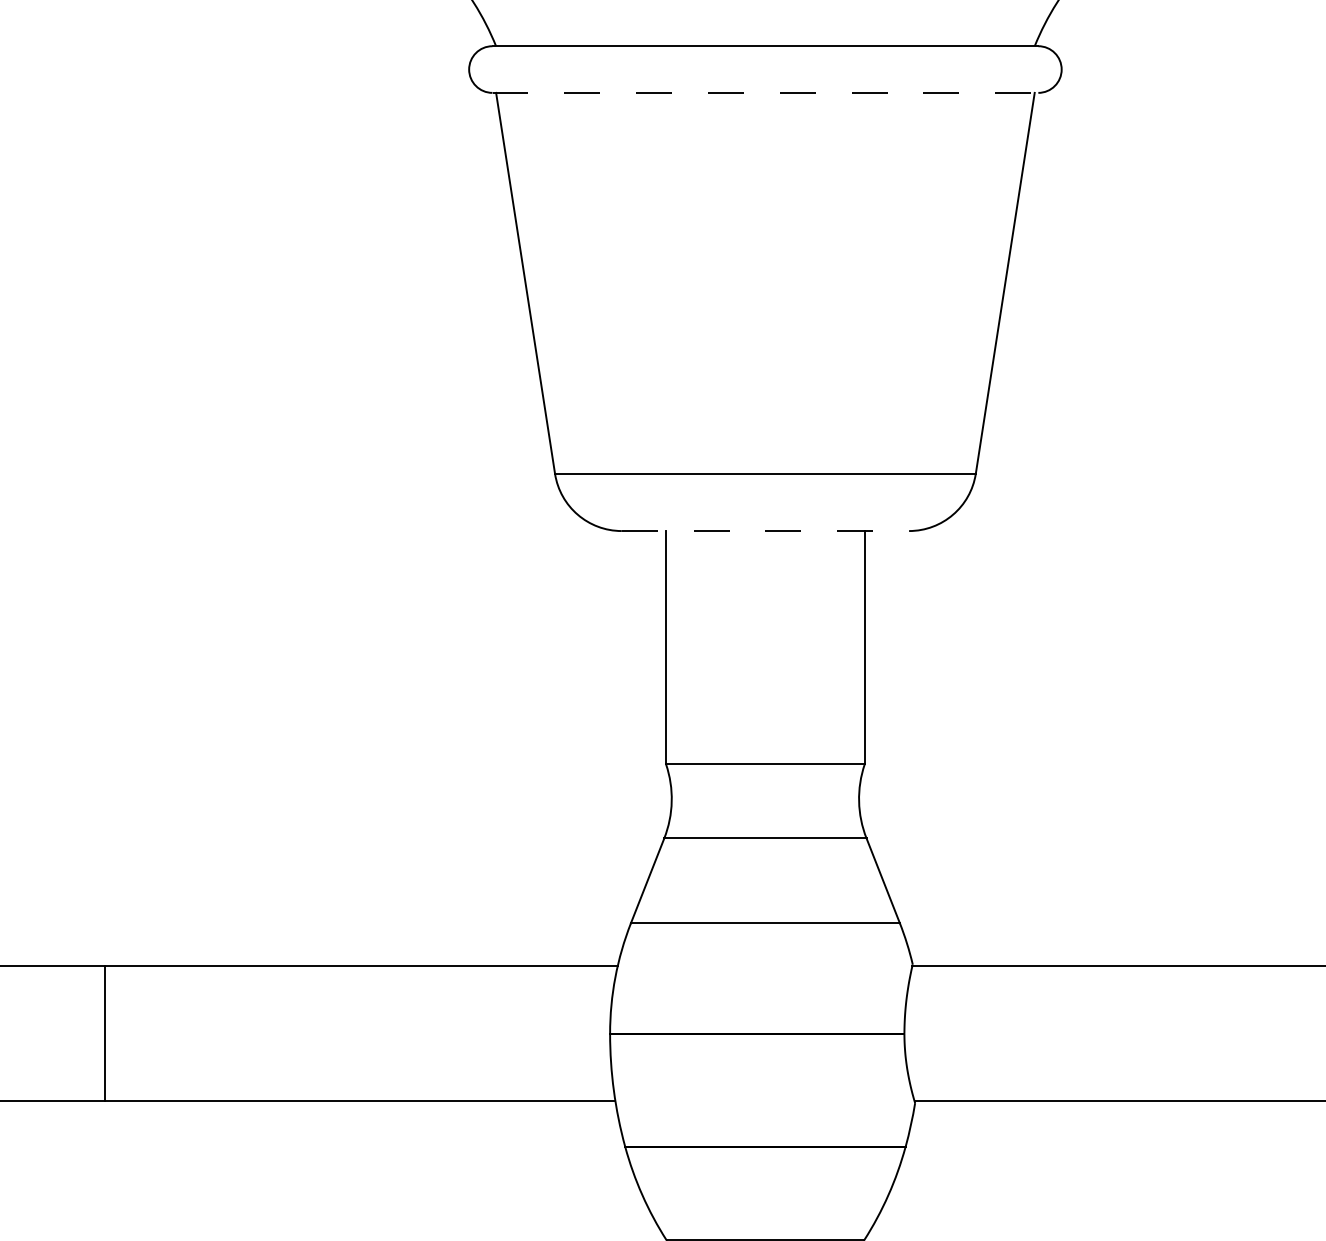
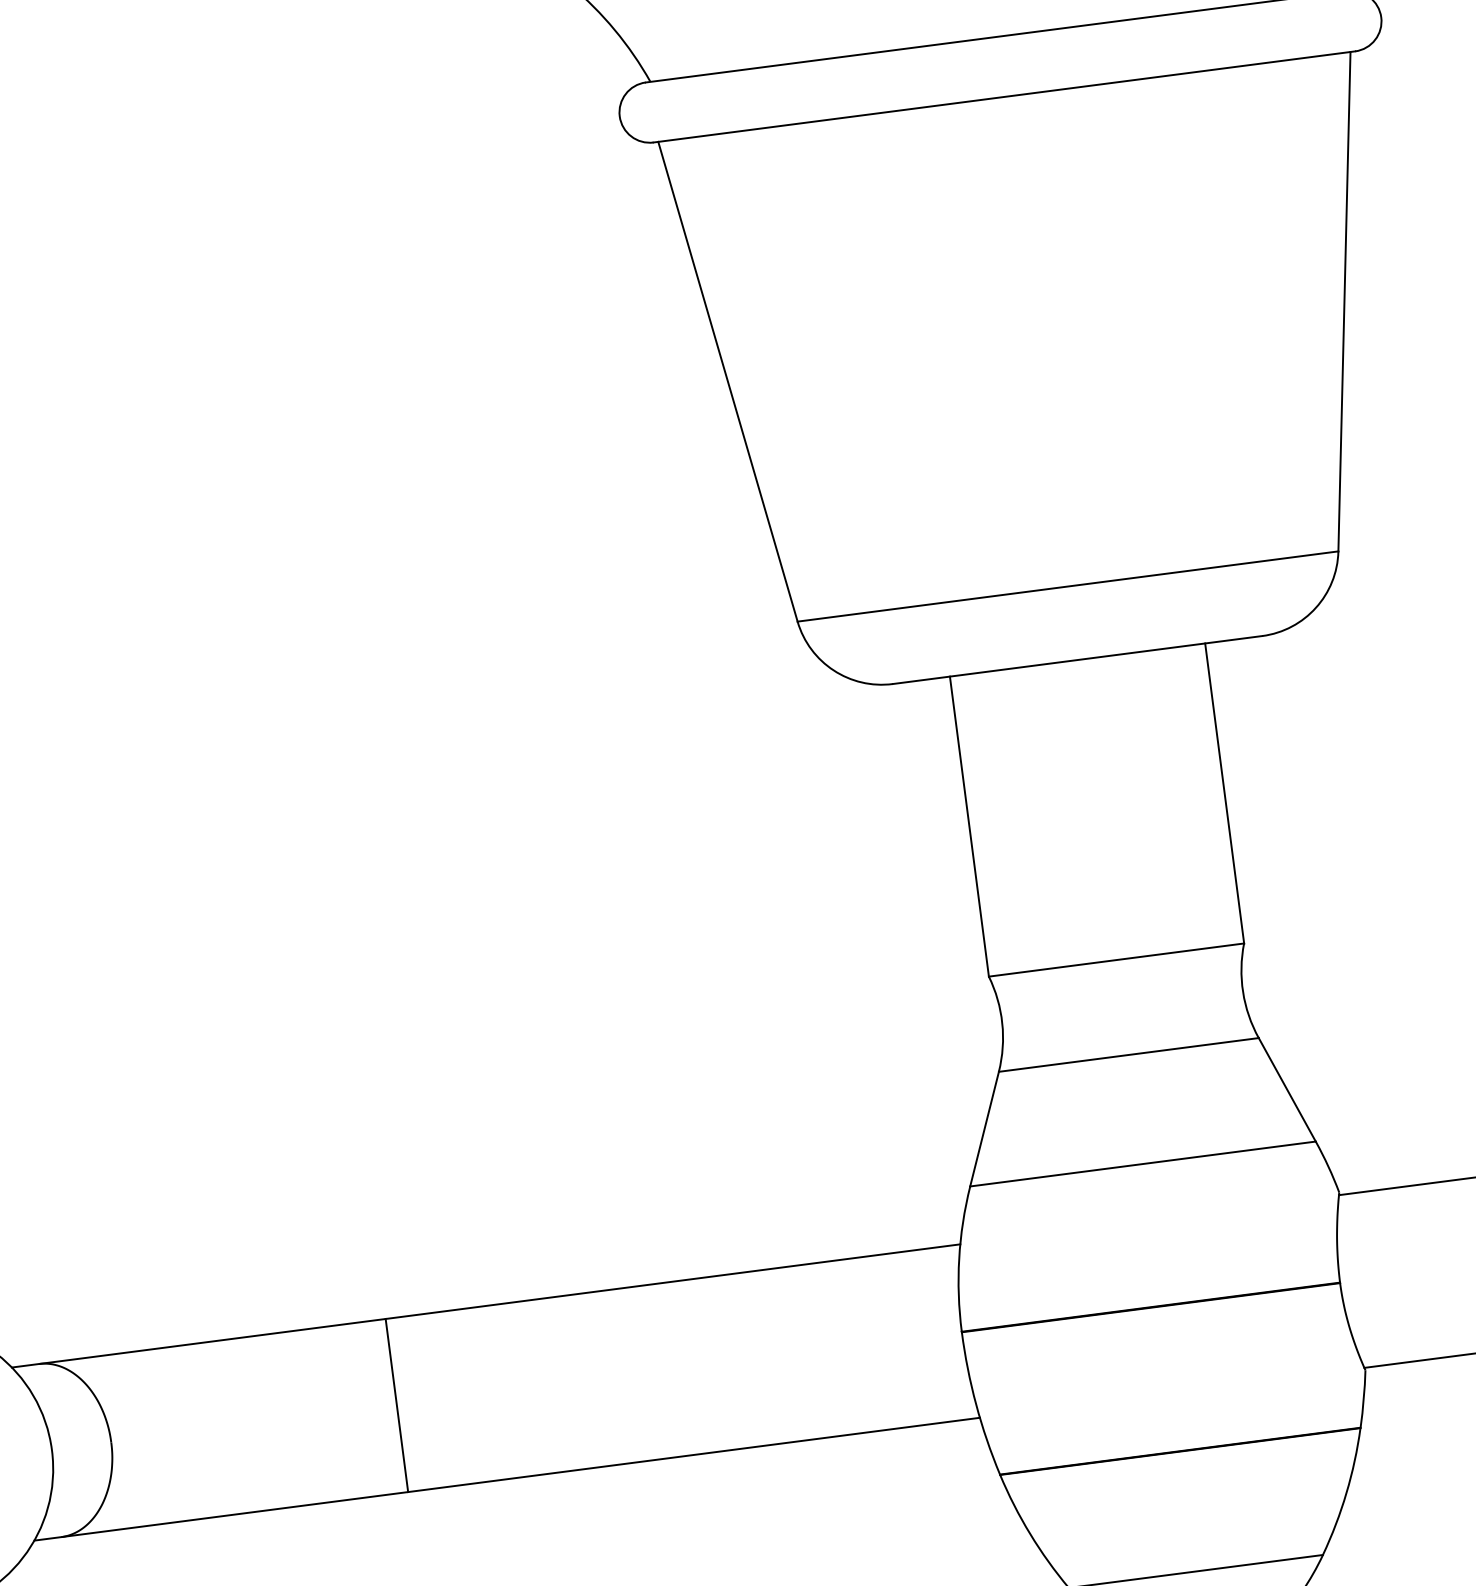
line: (765, 92) -> (1004, 96), dashed -> solid
line: (765, 531) -> (1077, 660), dashed -> solid
line: (104, 1033) -> (396, 1405), moved

